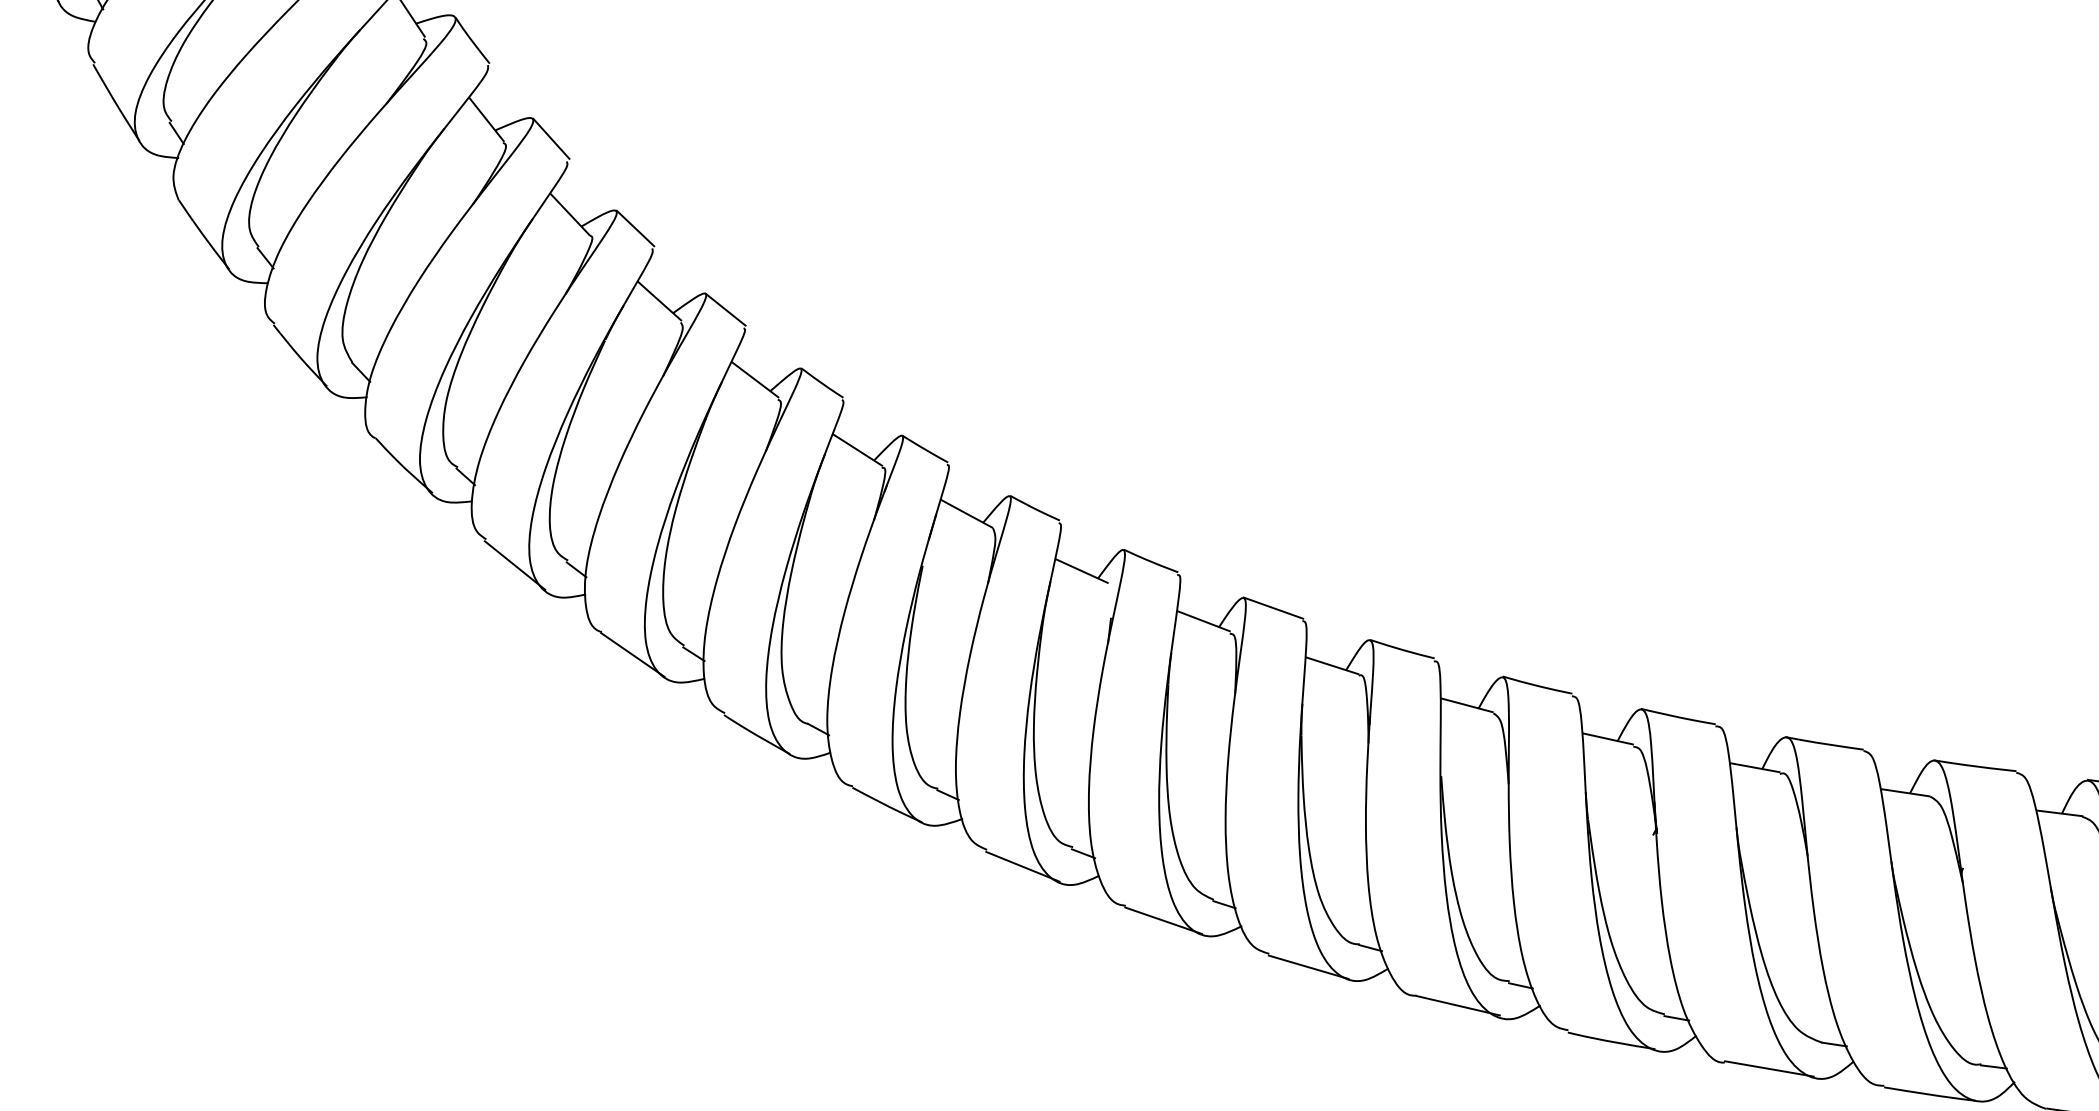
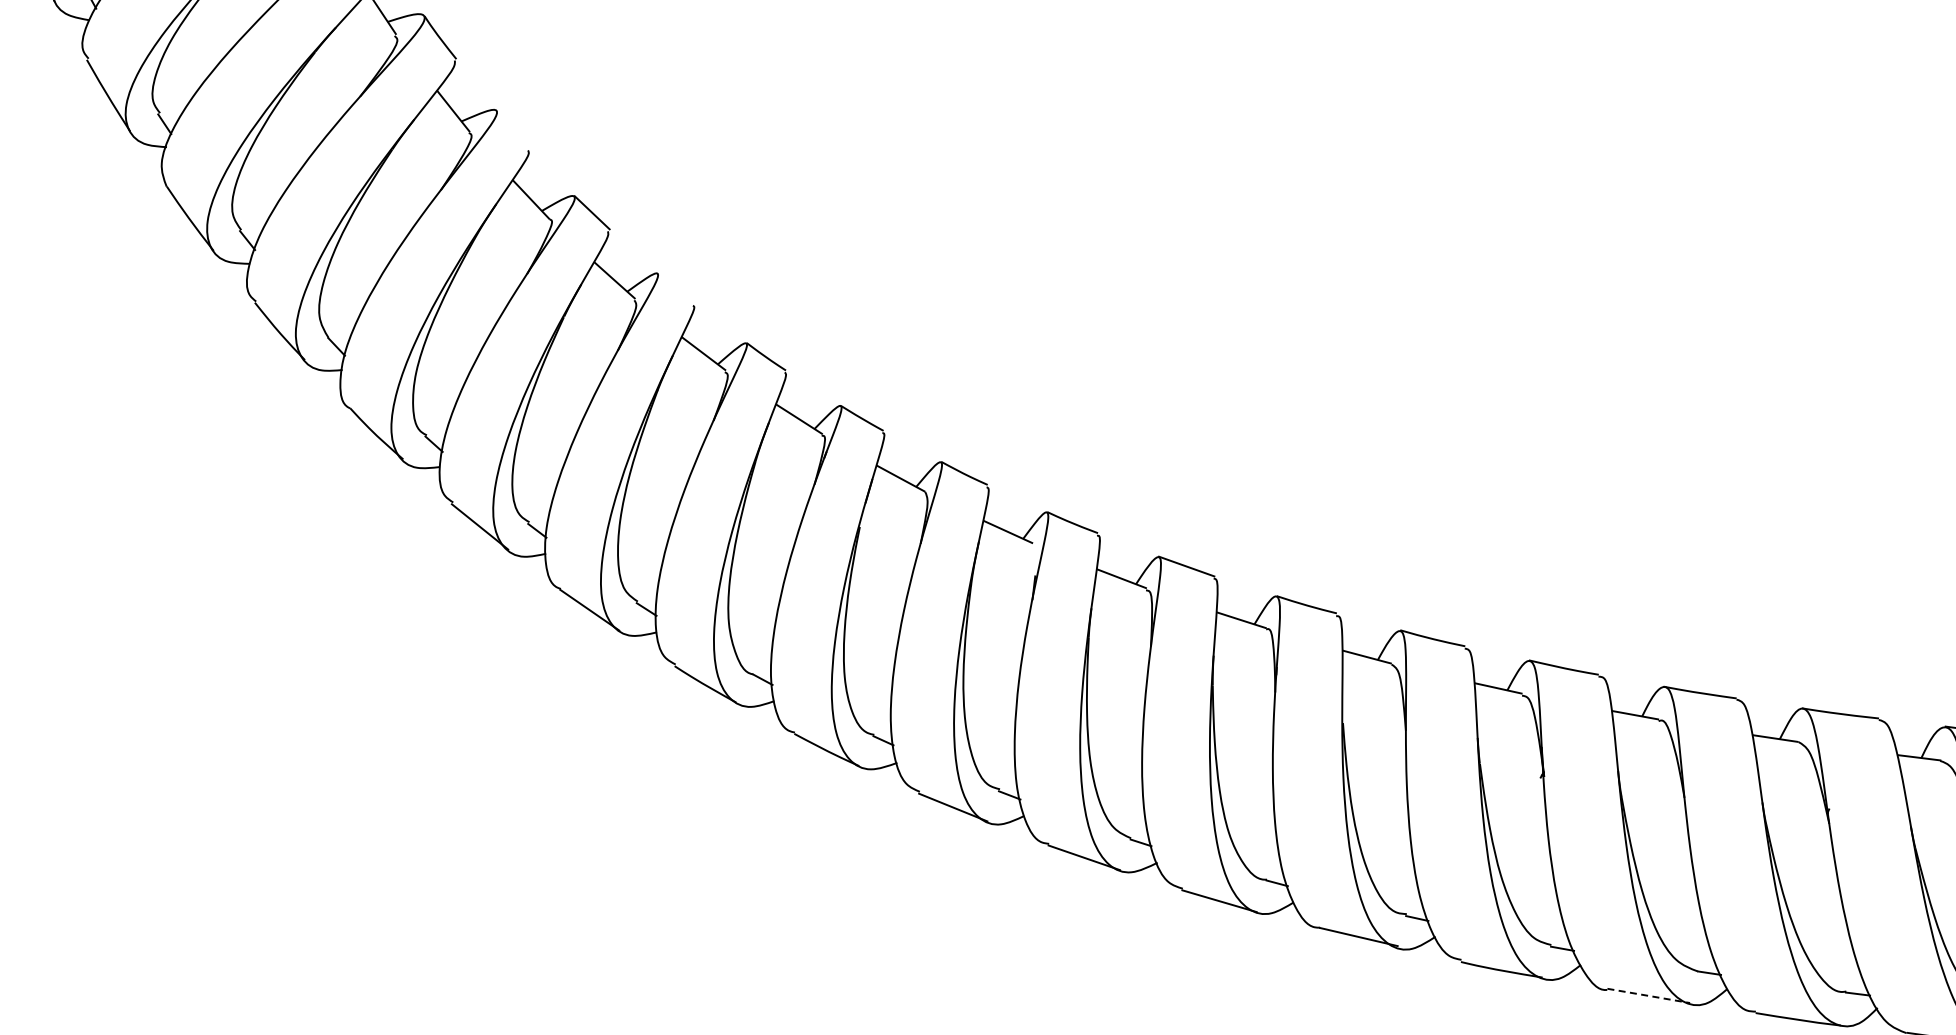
line: (550, 138) -> (513, 128), removed
line: (724, 309) -> (675, 288), removed
line: (1769, 1068) -> (1648, 995), solid -> dashed

